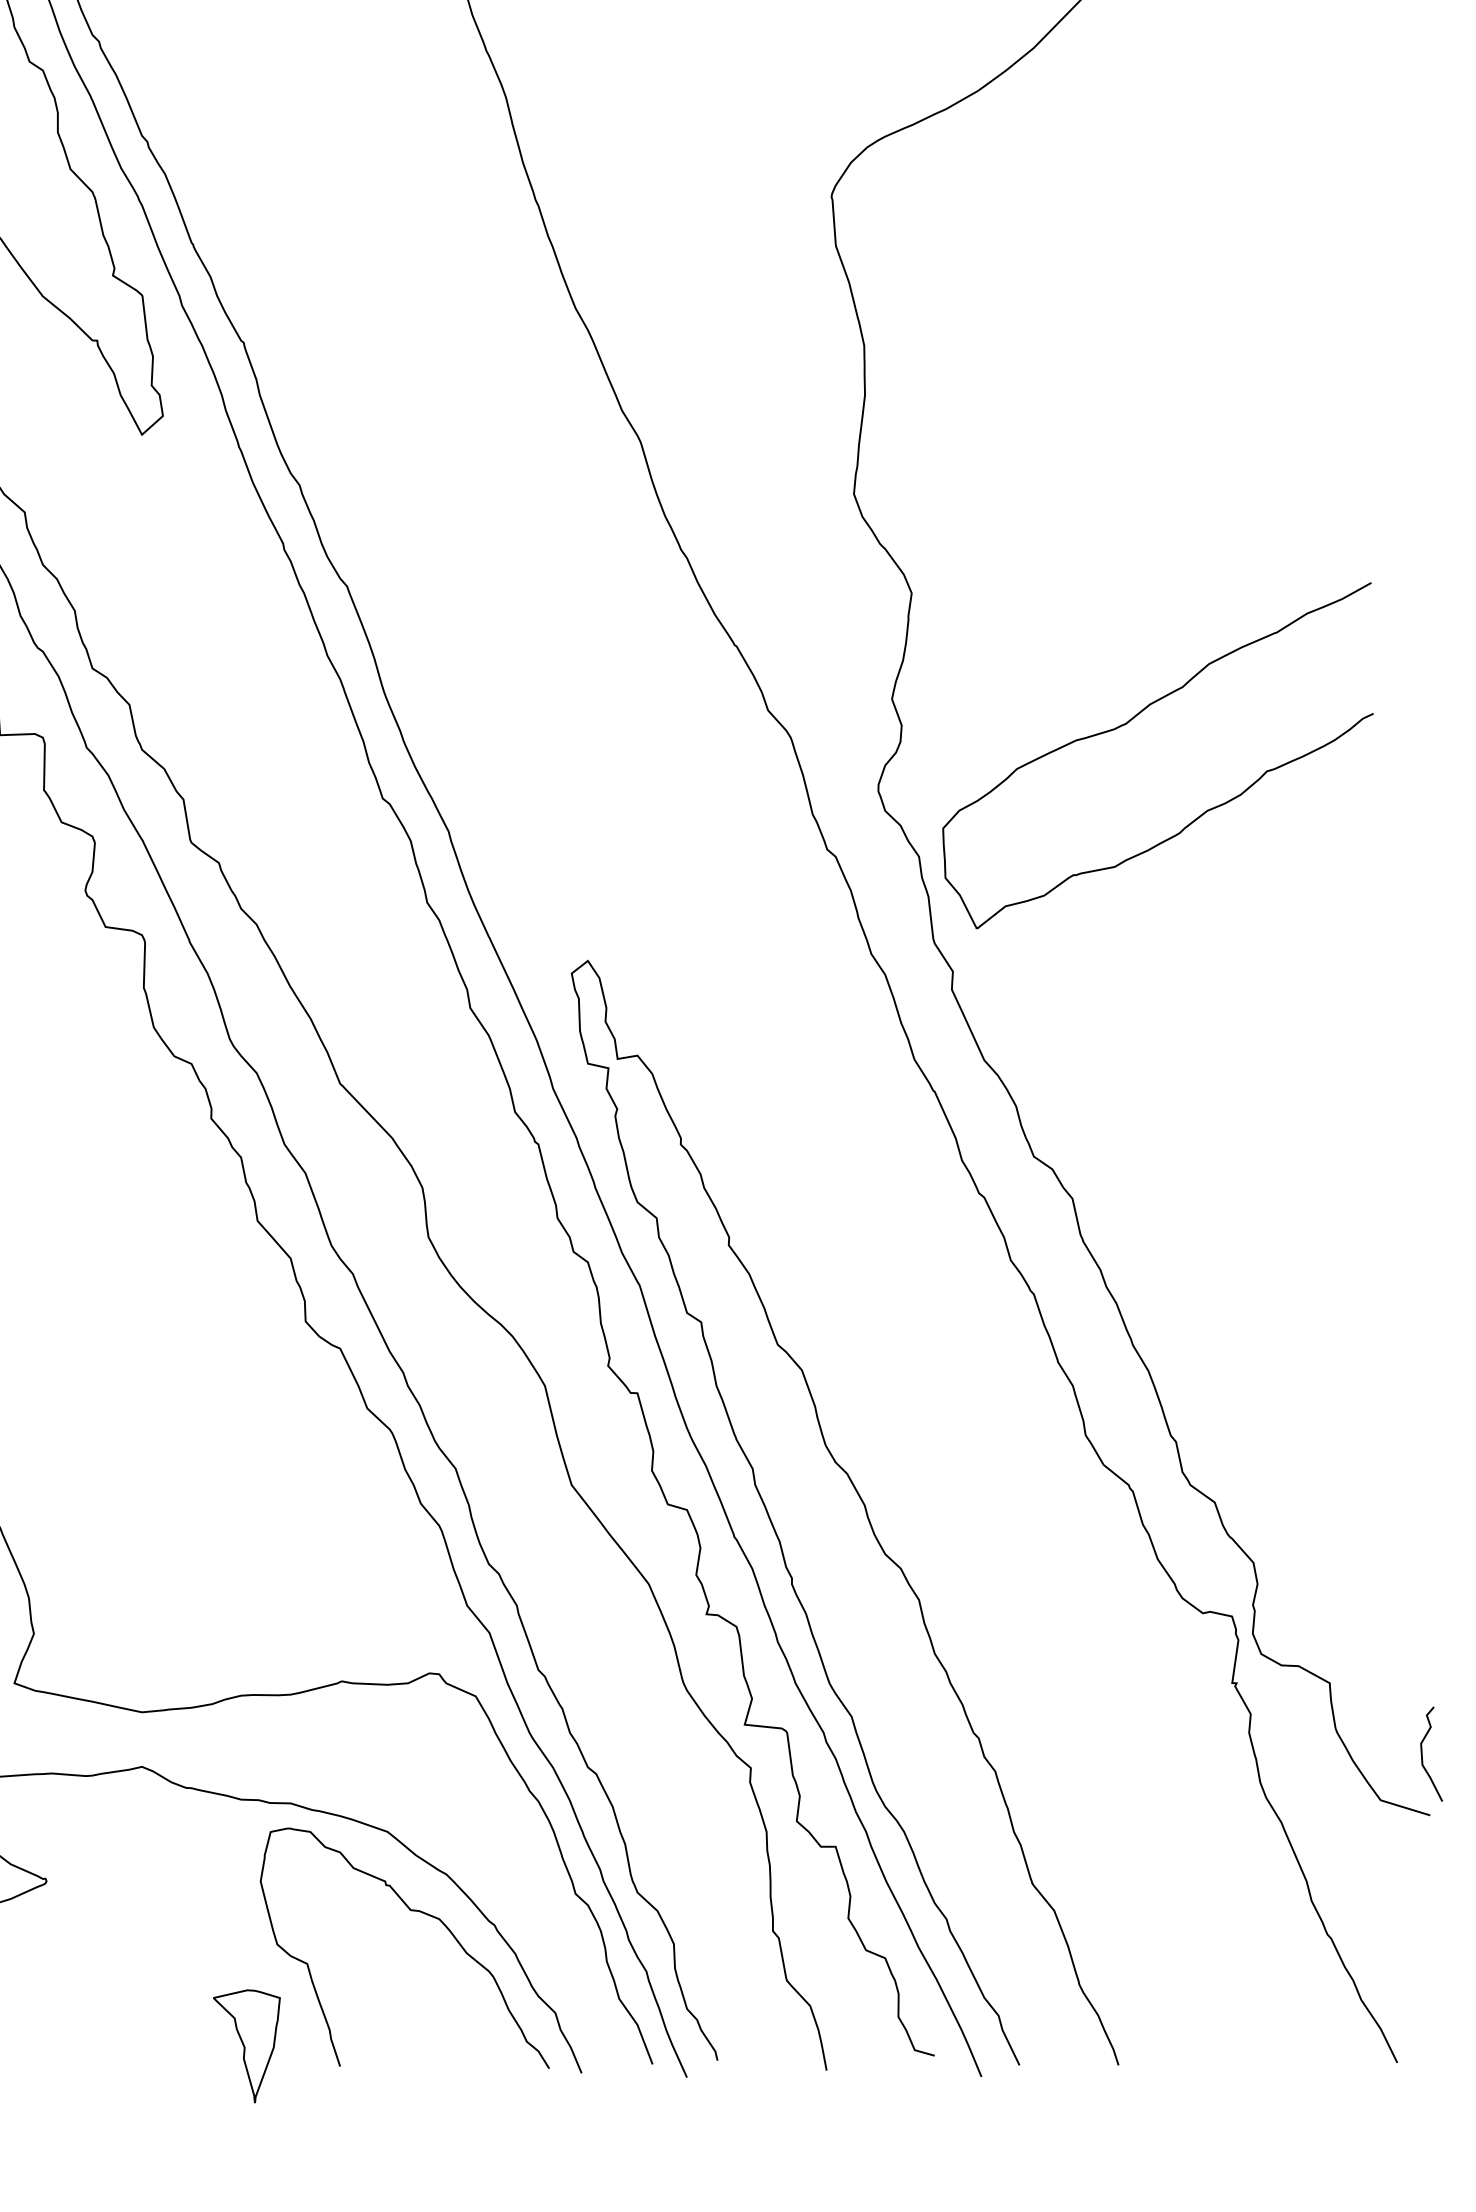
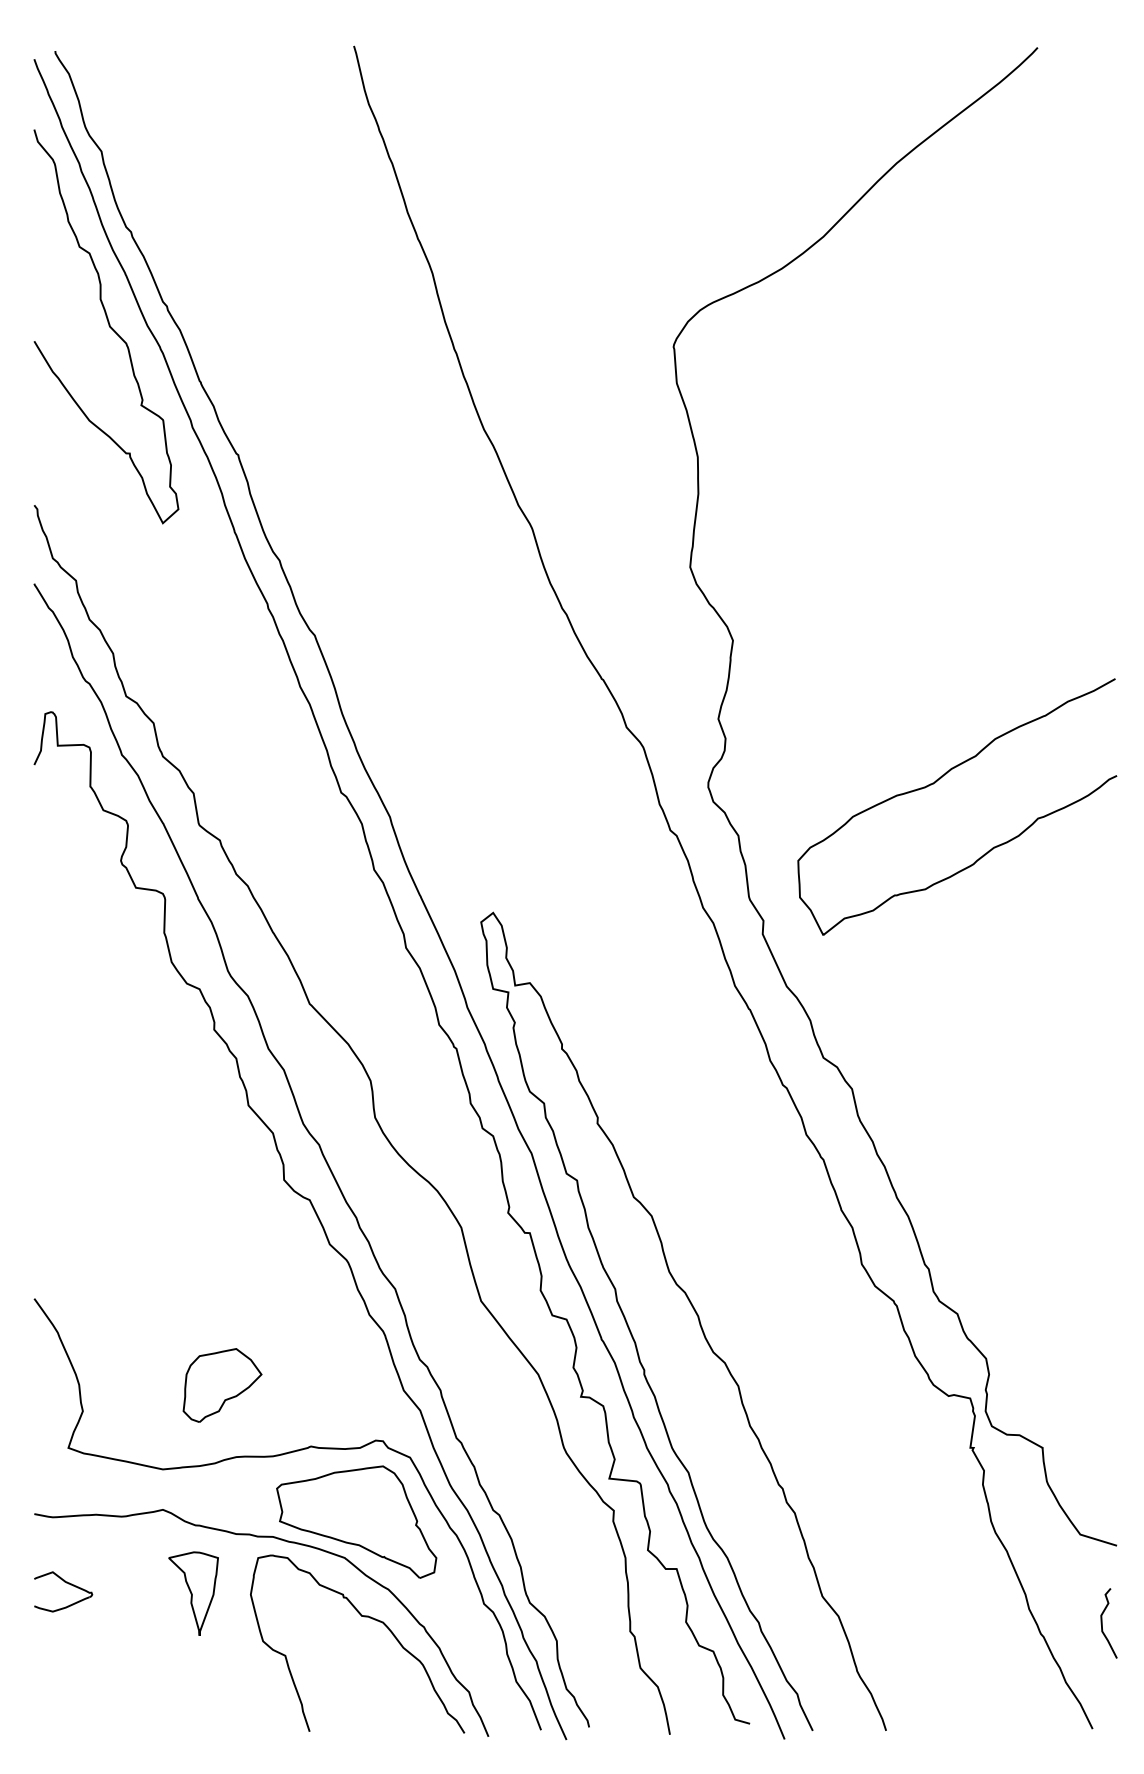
curve: (1128, 724) -> (935, 783), moved
part: (222, 1598) -> (222, 1385), added
curve: (1422, 1754) -> (1102, 1623), moved
part: (403, 1782) -> (356, 1521), added
part: (246, 2045) -> (193, 1593), moved

